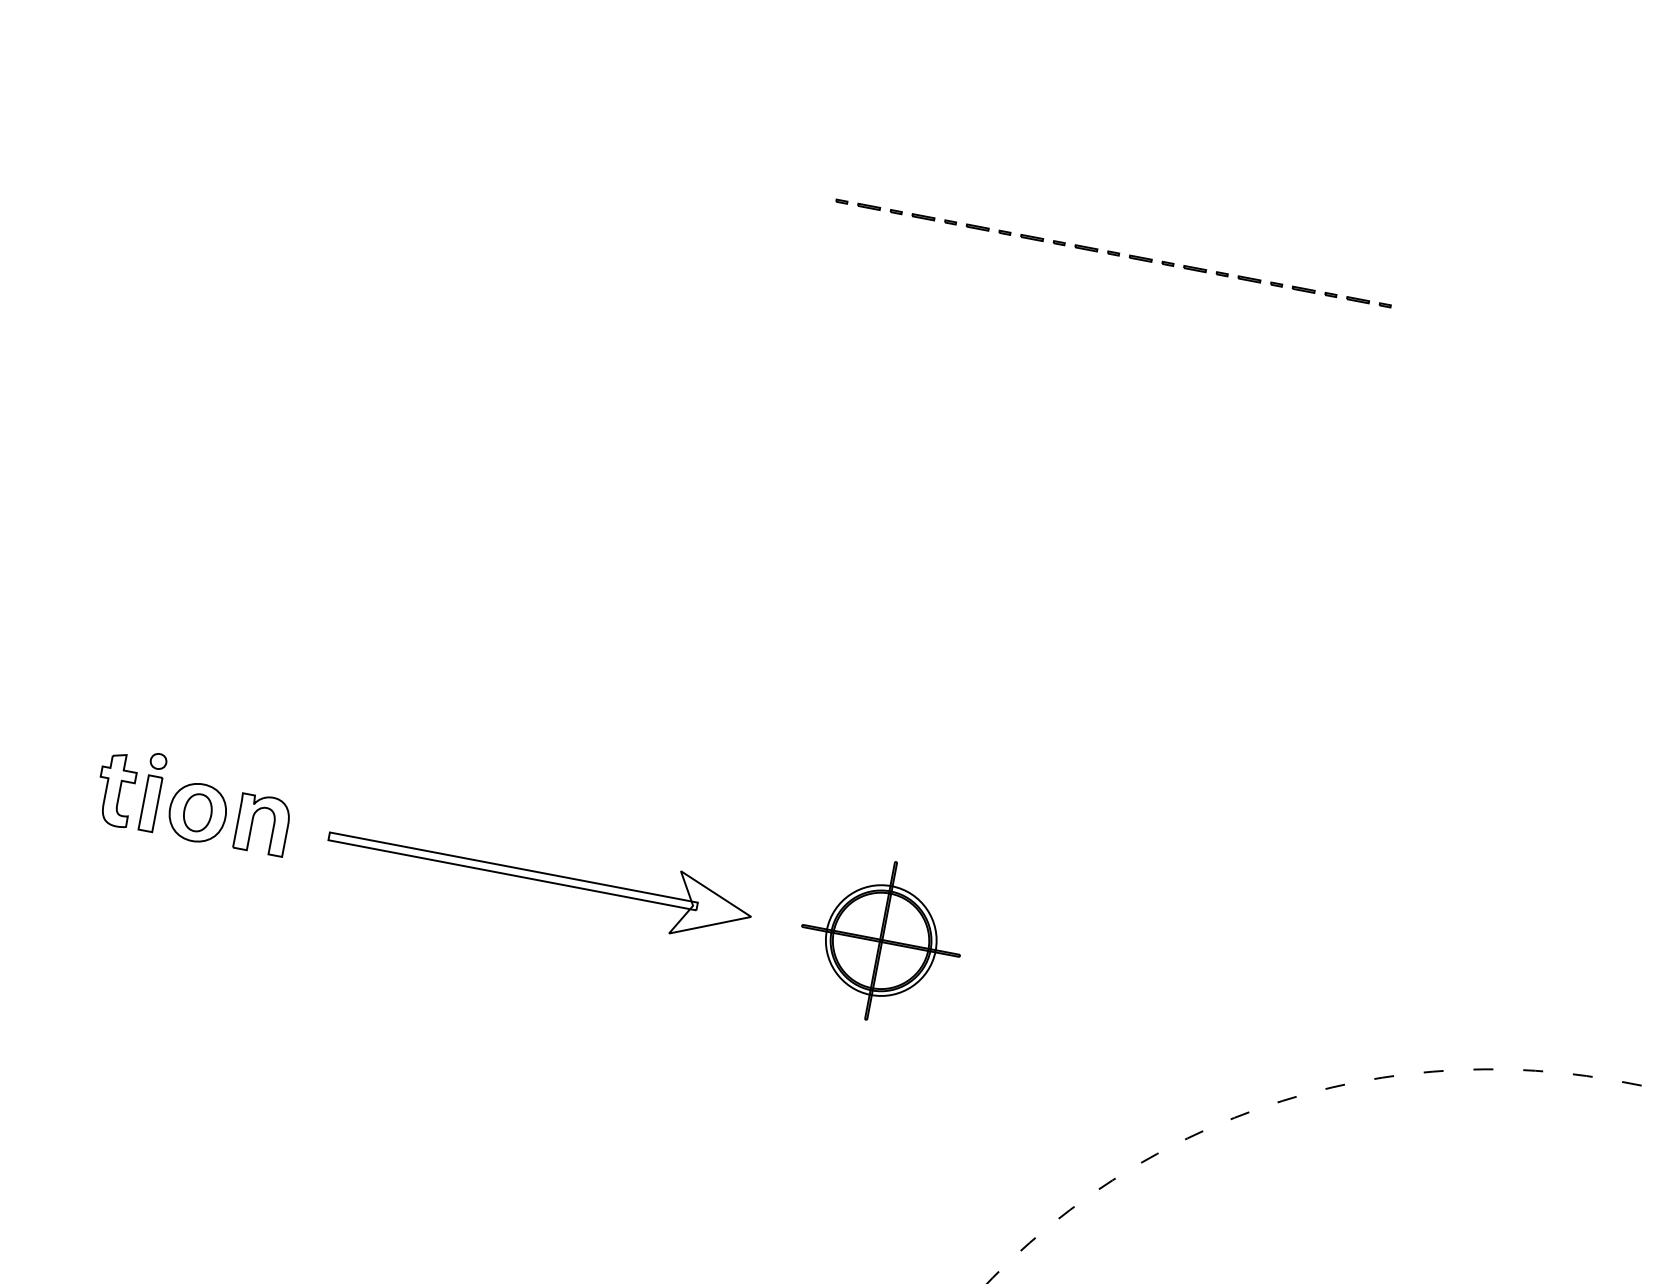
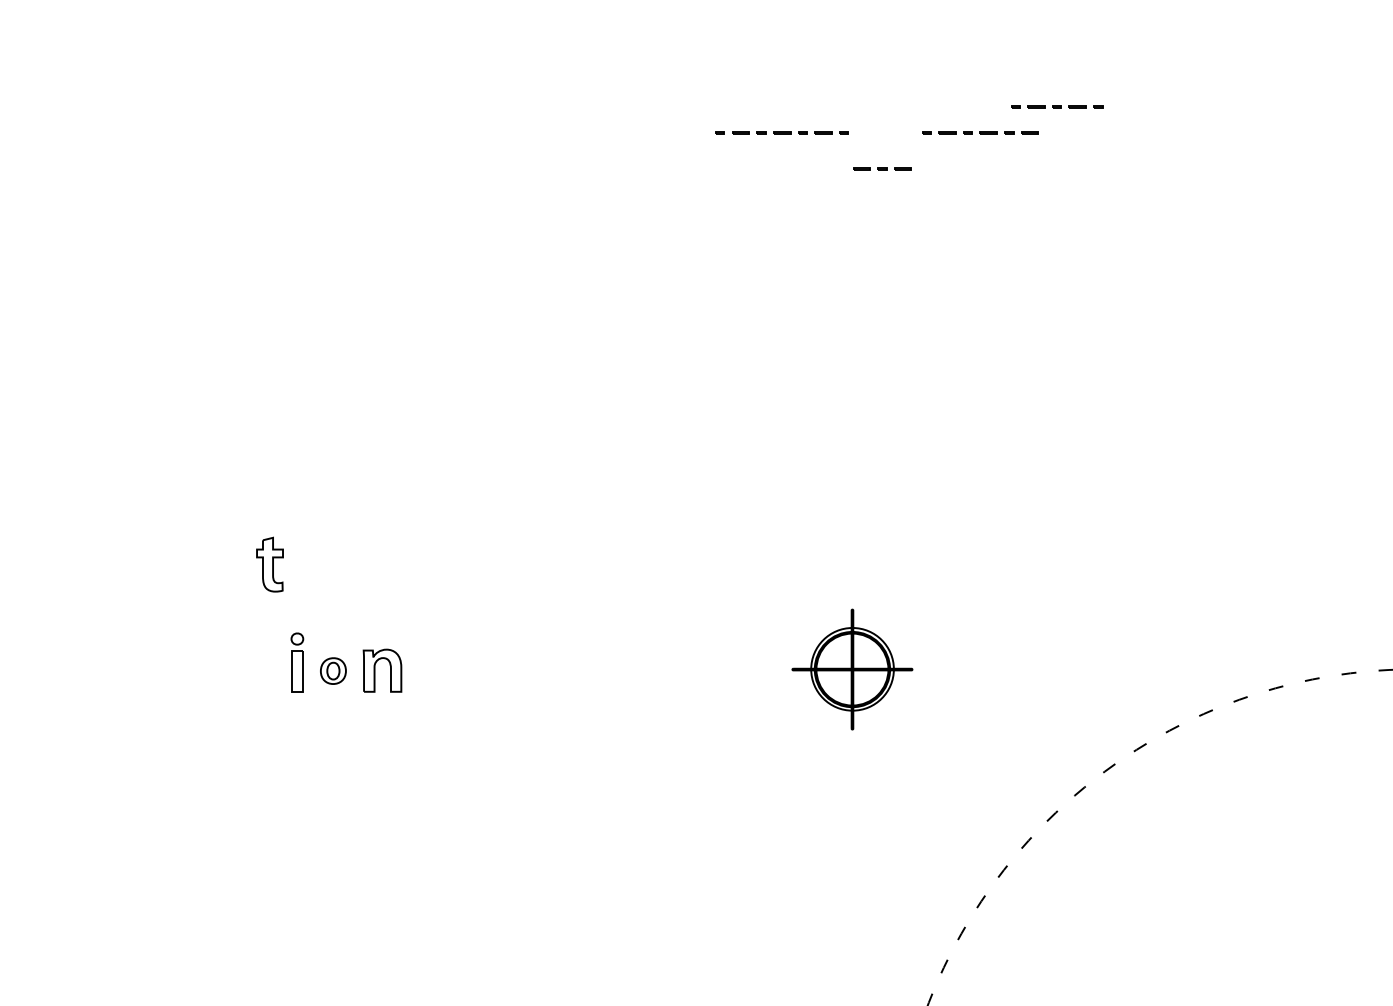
line: (1059, 242) -> (882, 168), moved
line: (1331, 294) -> (1057, 106), moved
part: (115, 789) -> (269, 564), moved
part: (198, 811) -> (333, 670), size x0.6
part: (539, 875) -> (592, 669), removed

